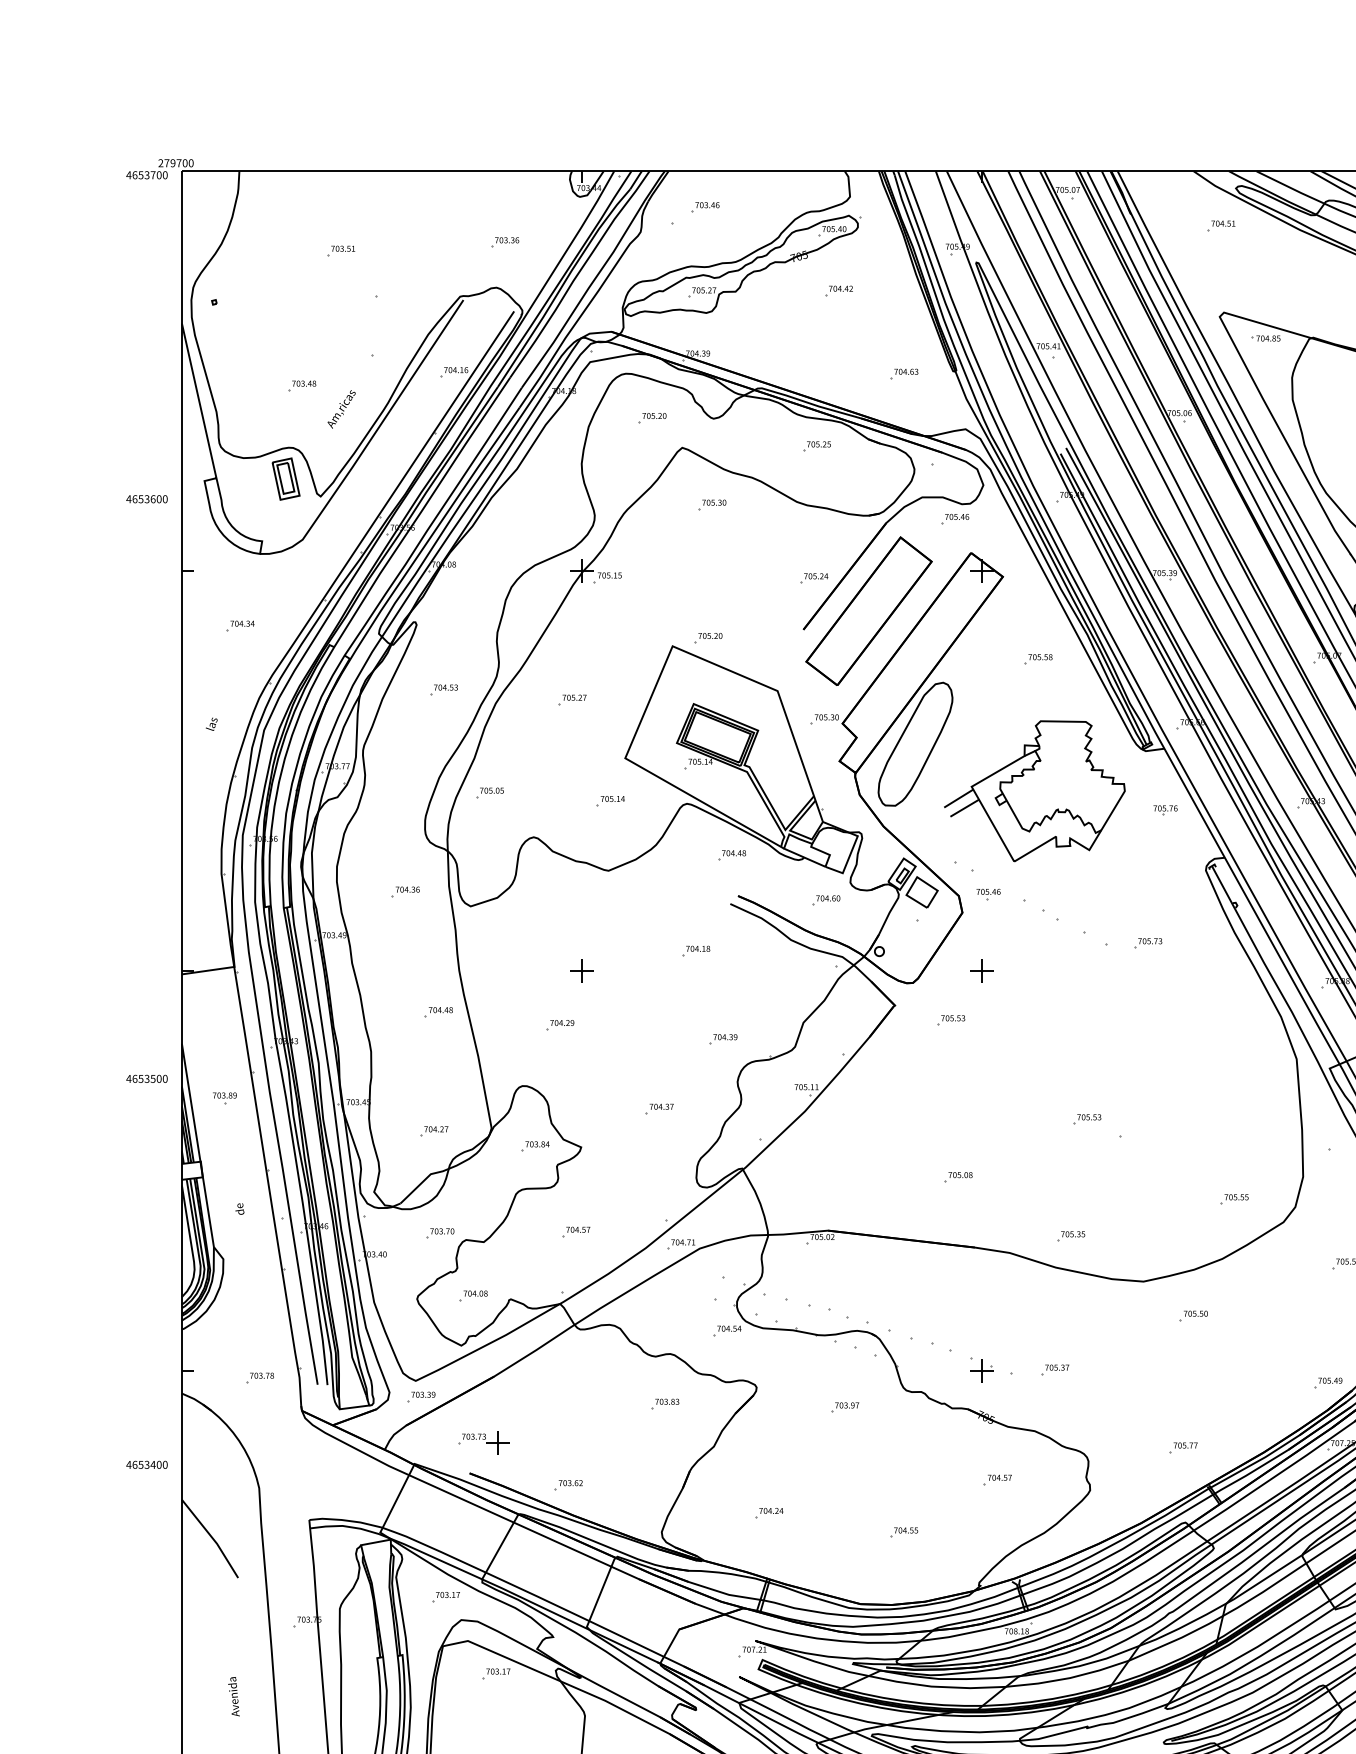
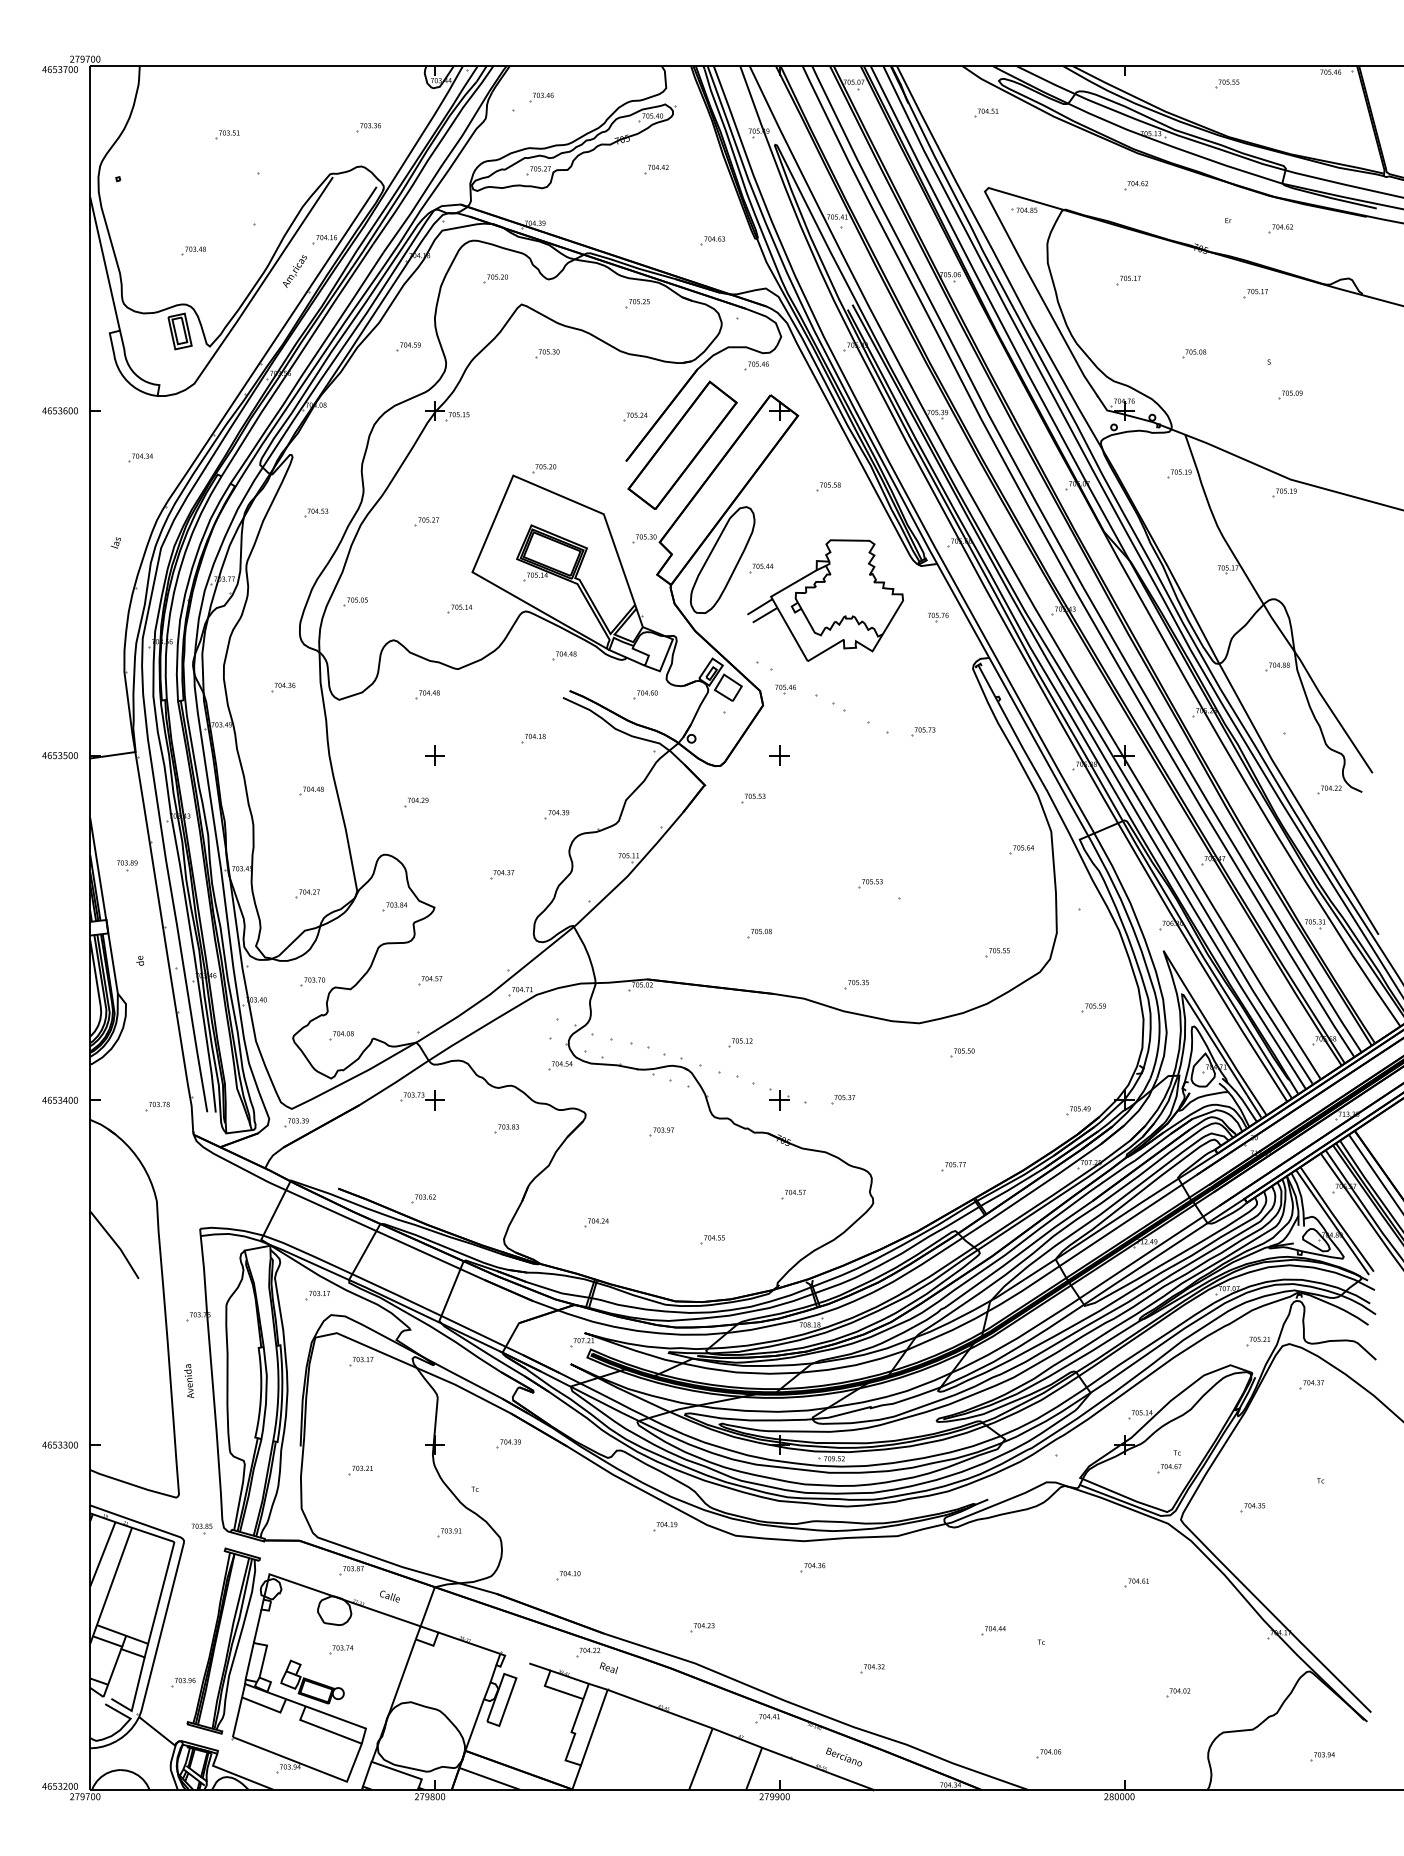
text: (341, 409) -> (294, 271), moved
part: (551, 496) -> (408, 346), added
text: (146, 498) -> (59, 410), moved
part: (960, 754) -> (761, 568), added
part: (573, 900) -> (427, 694), added
text: (146, 1078) -> (59, 755), moved
part: (1262, 1079) -> (1021, 849), added
part: (936, 1303) -> (740, 1042), added
part: (483, 1443) -> (422, 1100), moved
text: (146, 1463) -> (59, 1099), moved
text: (234, 1695) -> (189, 1380), moved

